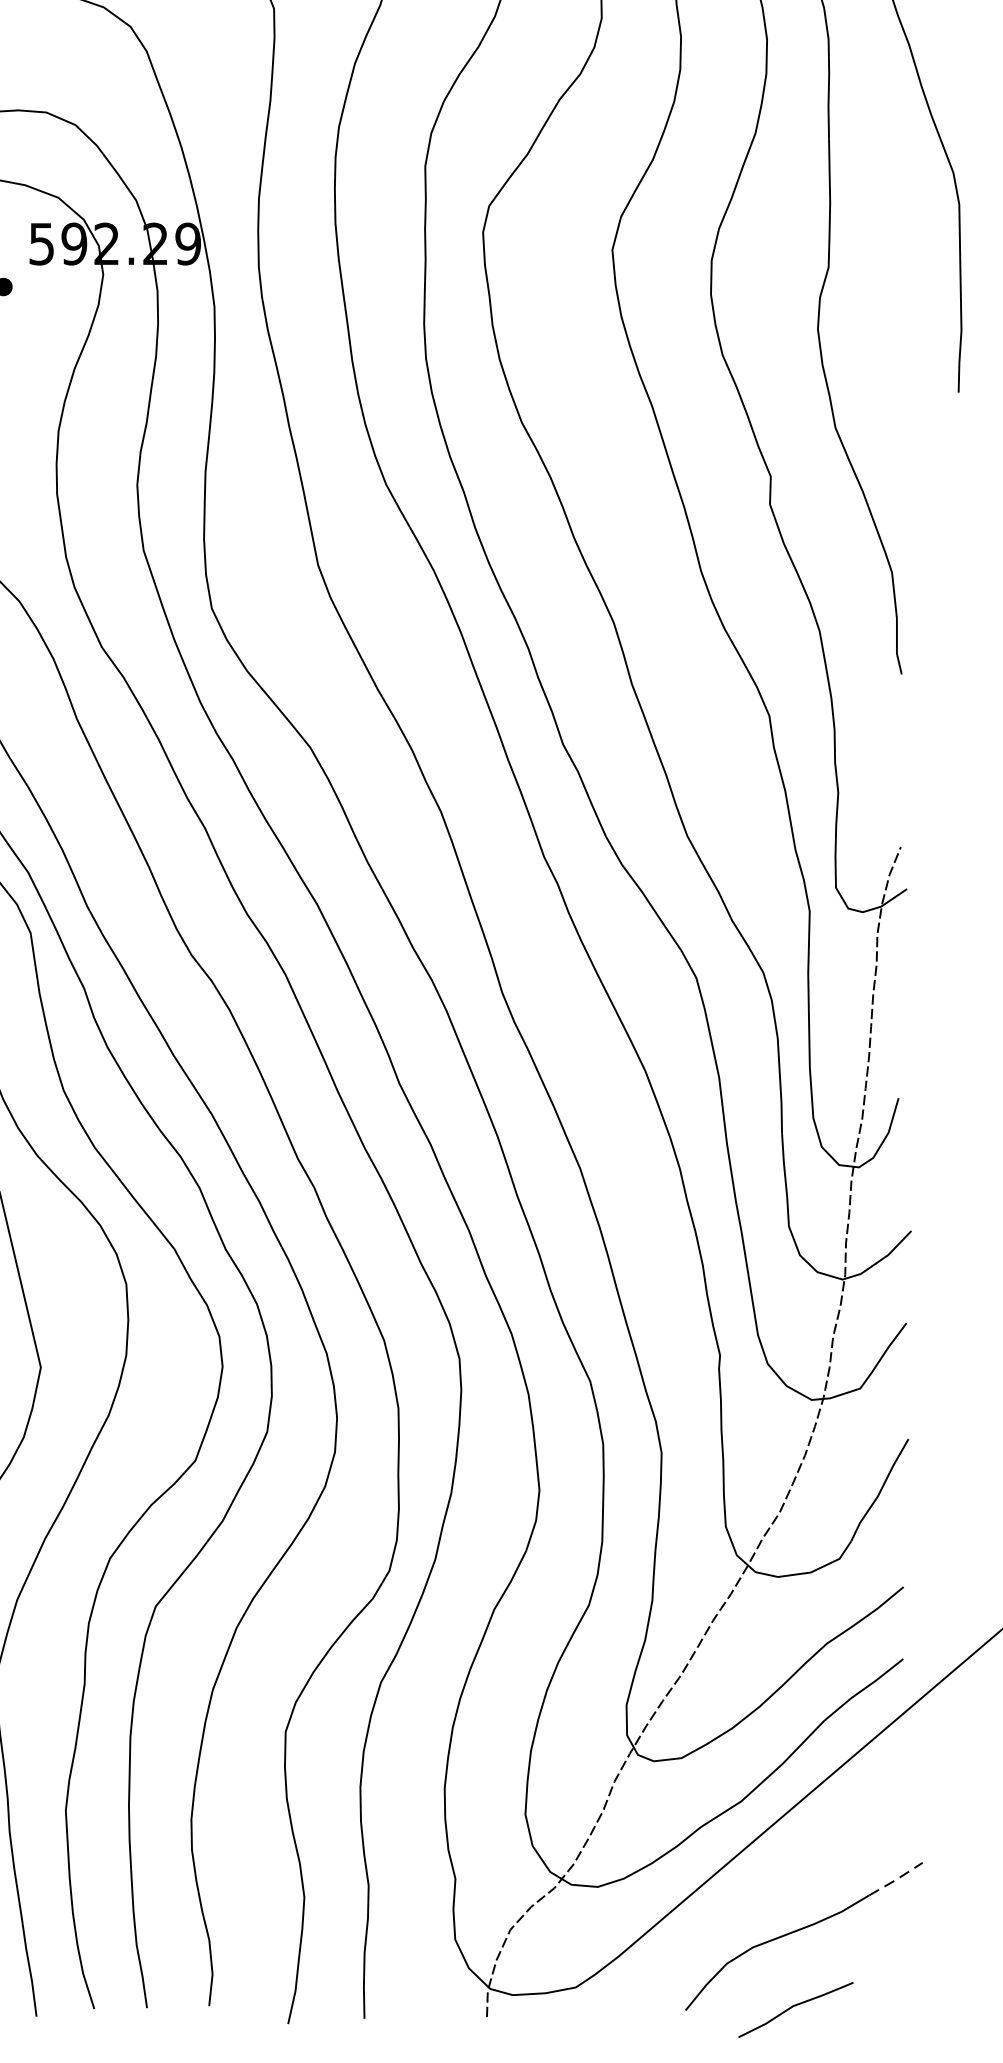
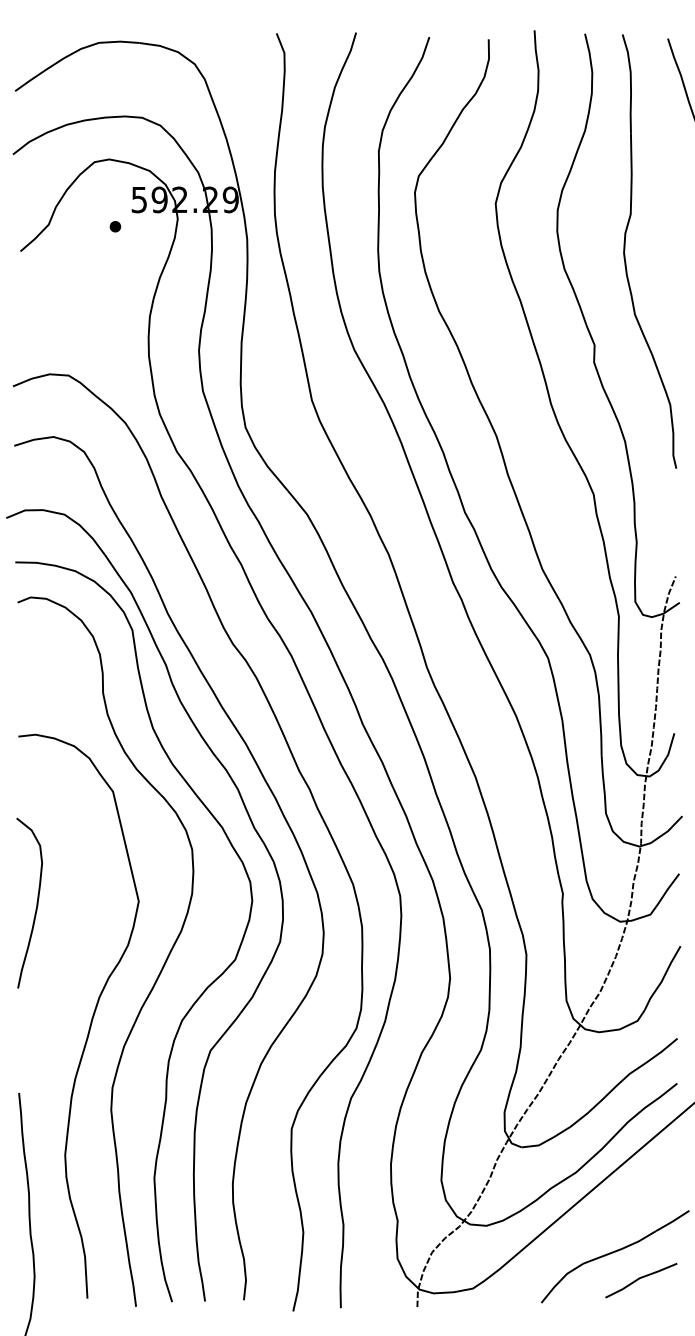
line: (897, 1880) -> (673, 1221), dashed -> solid
line: (796, 2006) -> (641, 1278), moved

